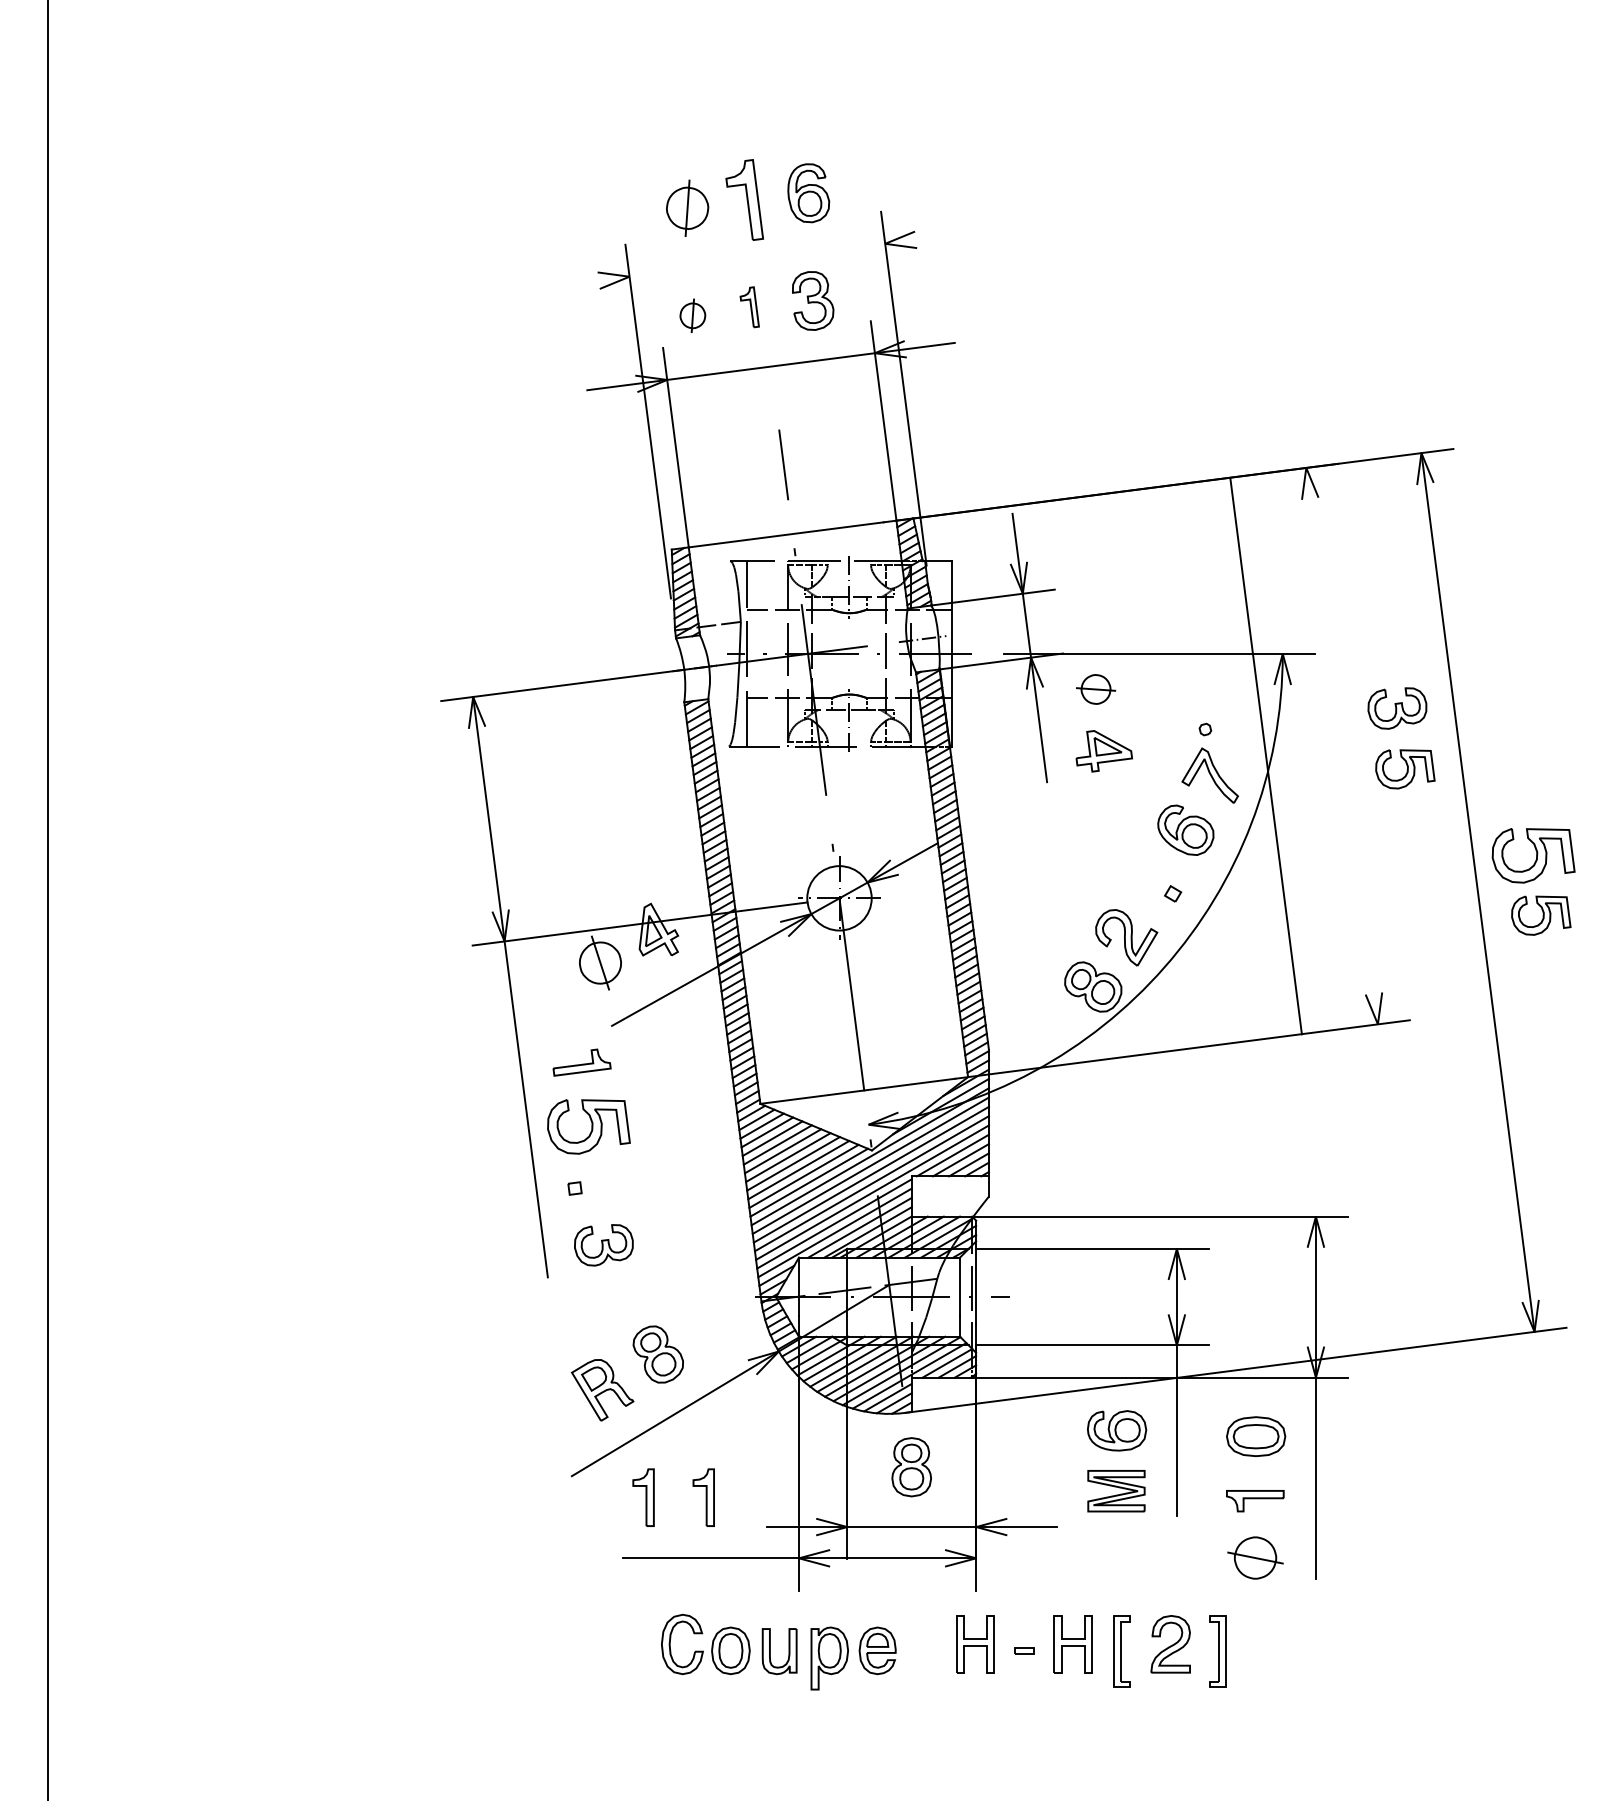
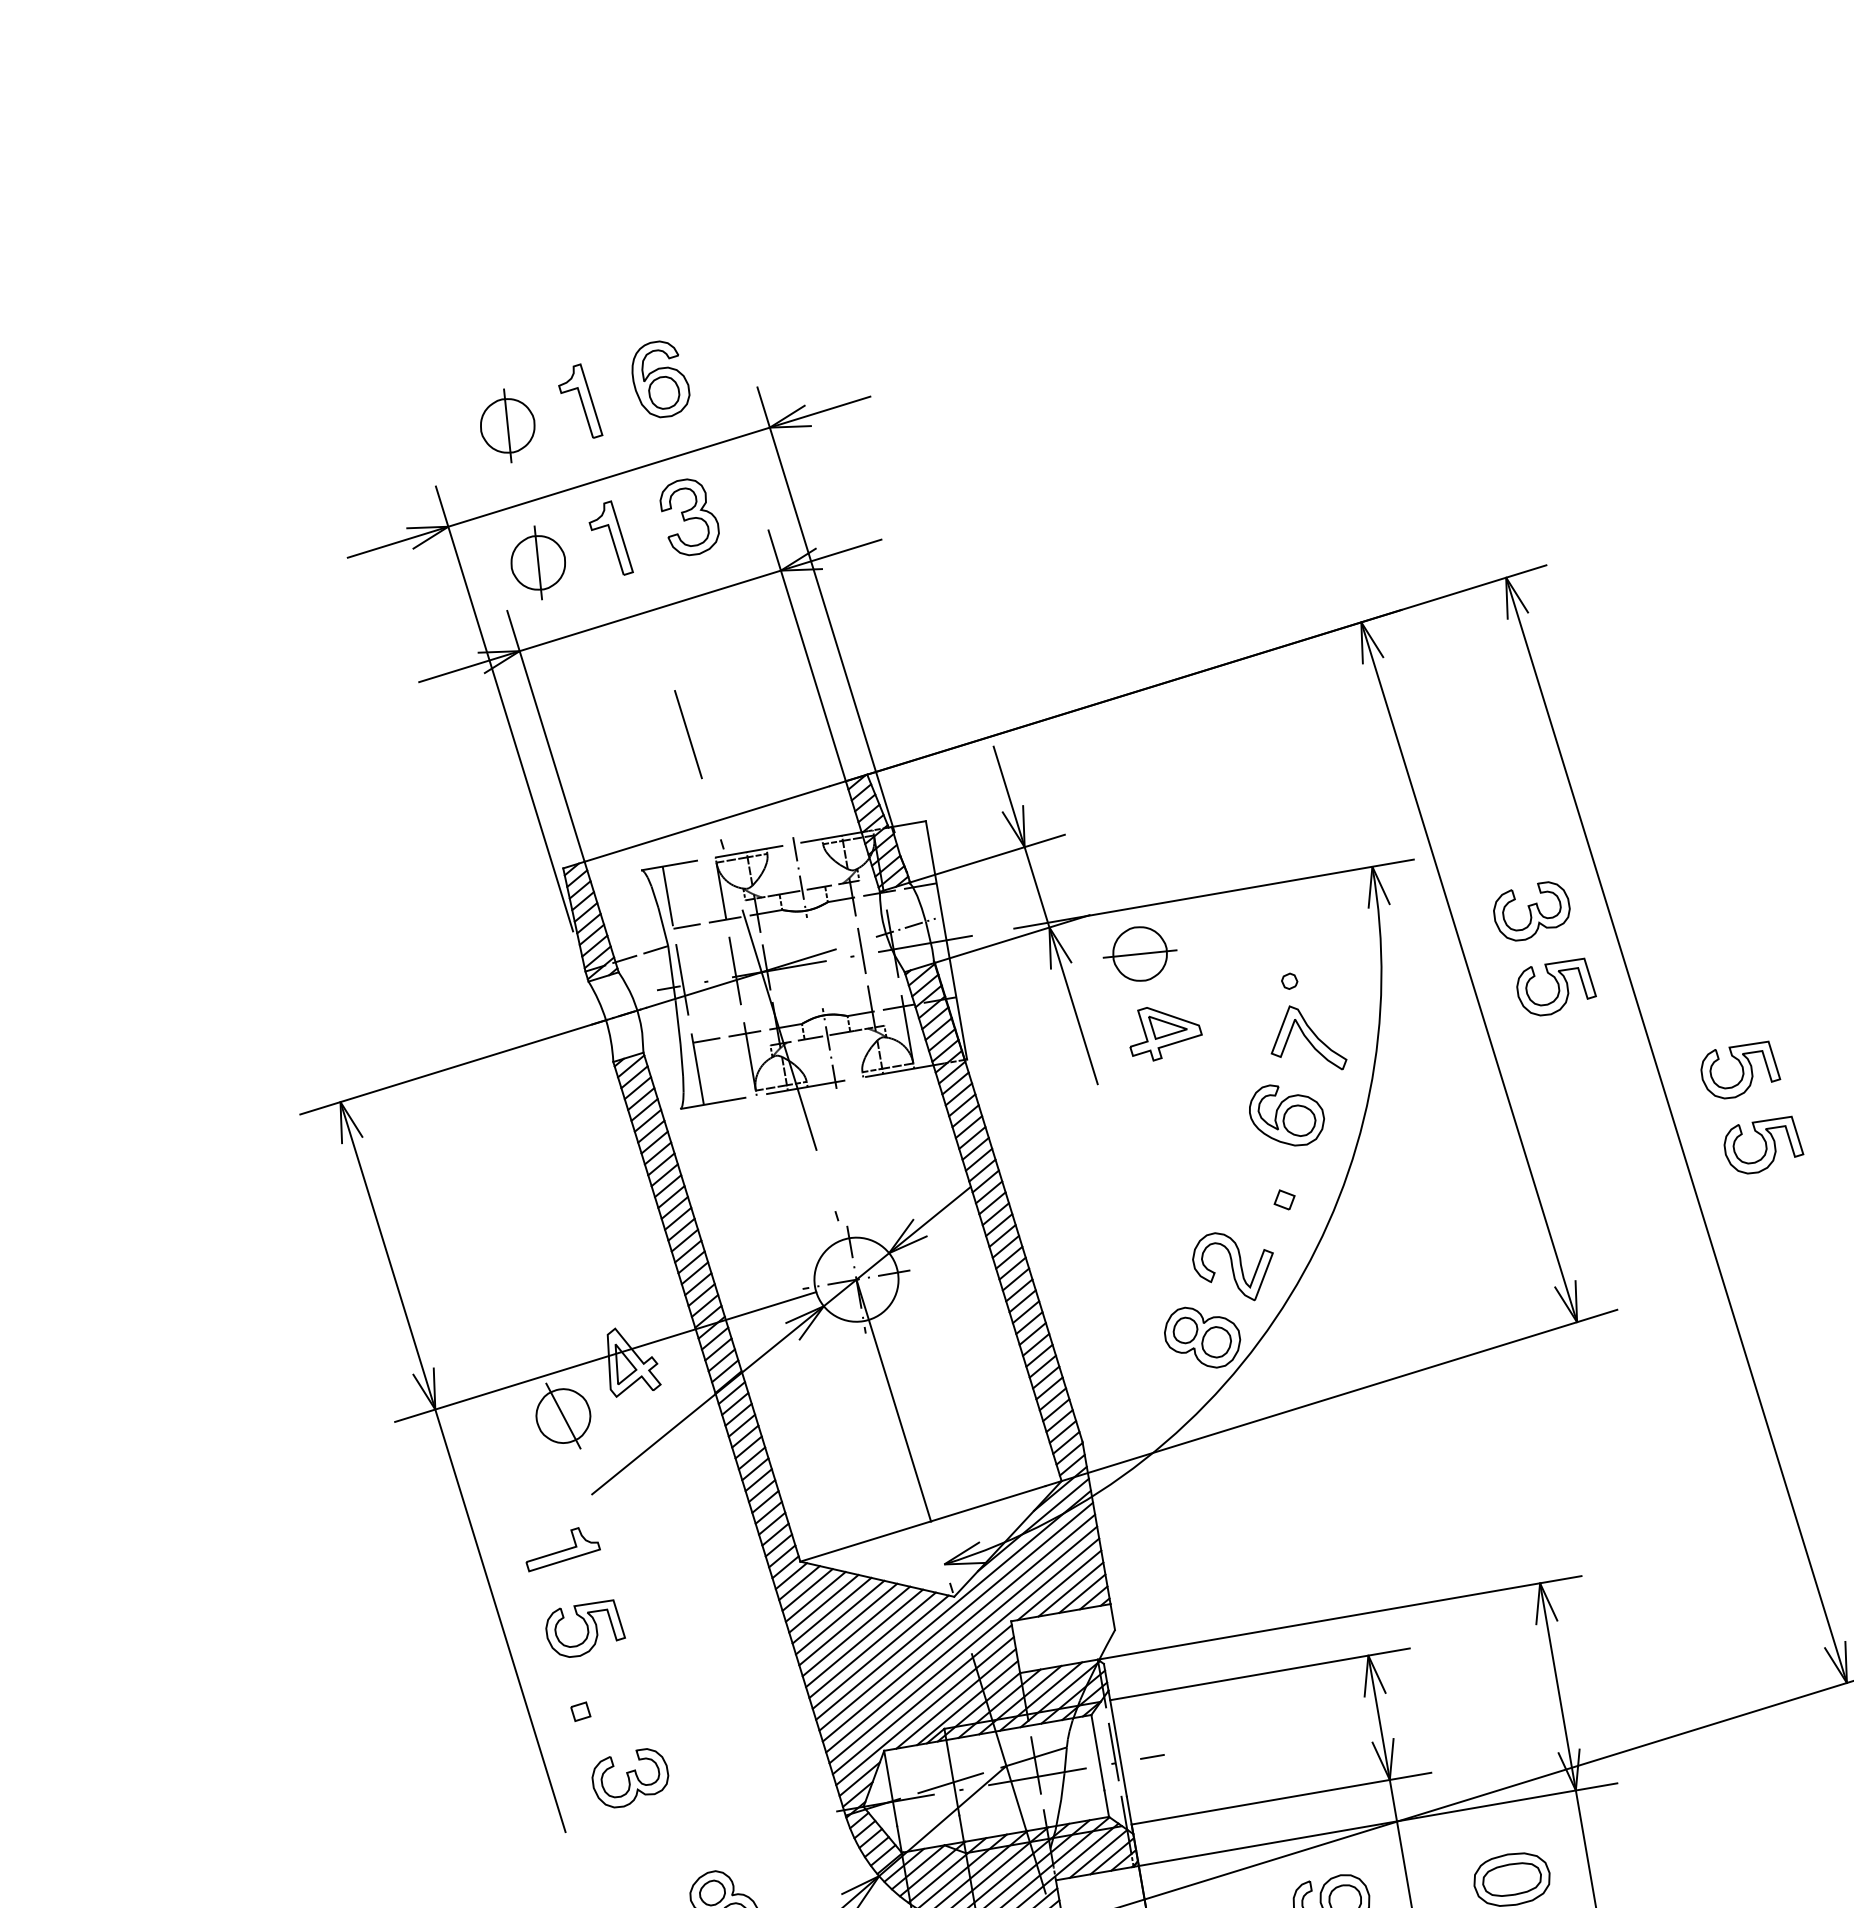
part: (744, 199) -> (579, 401), size x0.71
line: (757, 260) -> (609, 477), added
part: (749, 306) -> (609, 538), size x1.43
part: (692, 315) -> (537, 562), size x1.67
part: (1095, 689) -> (1139, 954), size x1.43
line: (1265, 755) -> (1468, 971), moved
part: (1533, 856) -> (1739, 1071), size x0.71
part: (588, 1127) -> (584, 1630), size x0.71

